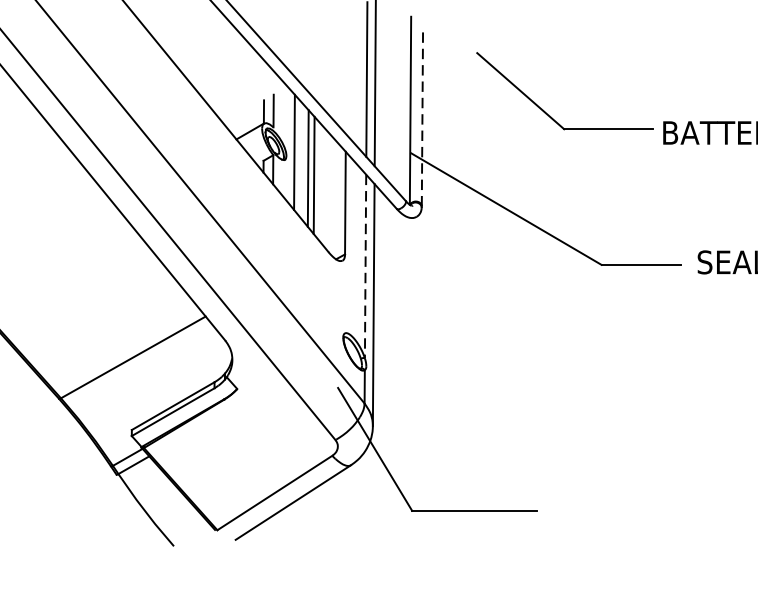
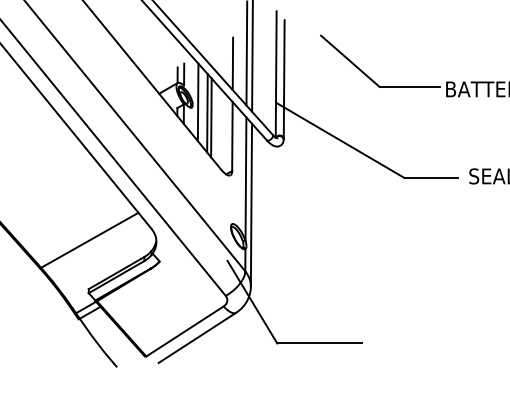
line: (345, 94) -> (232, 63), added
line: (422, 116) -> (284, 78), dashed -> solid
line: (364, 266) -> (245, 179), dashed -> solid

